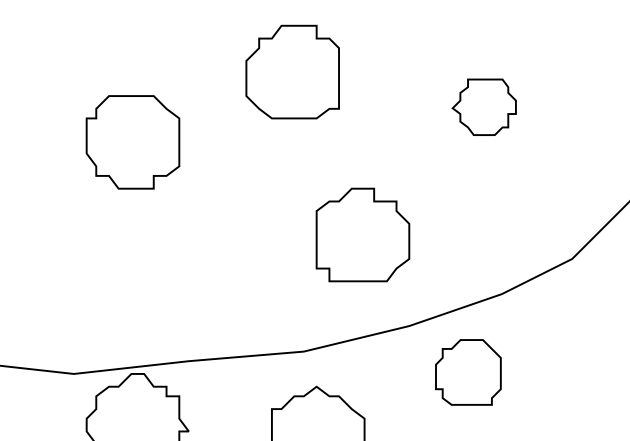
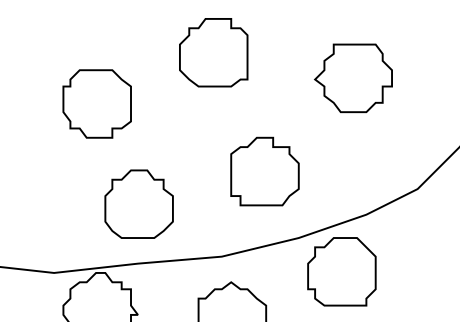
part: (484, 107) -> (353, 78), size x1.67
part: (189, 278) -> (138, 203), added
part: (467, 371) -> (341, 271), size x1.43

